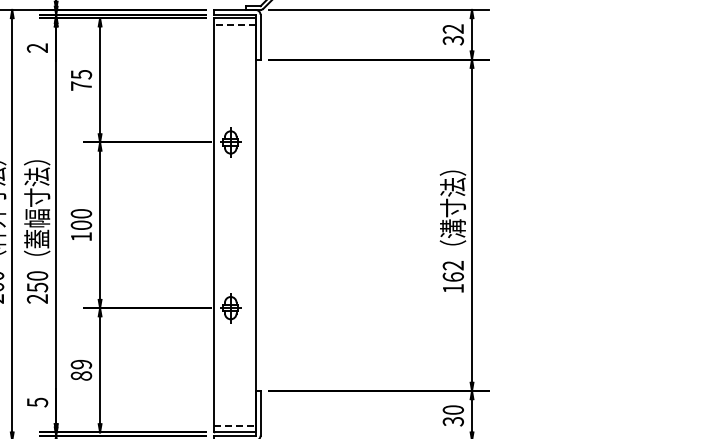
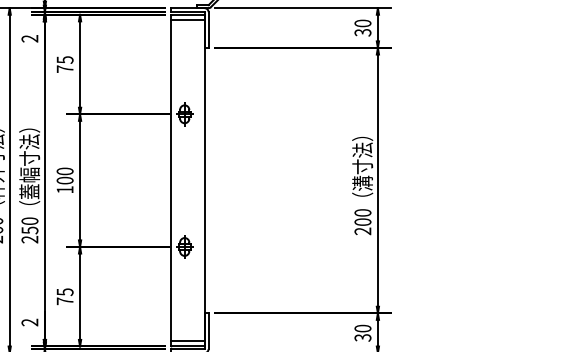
line: (234, 24) -> (187, 19), dashed -> solid
text: (452, 28) -> (362, 23), 32 -> 30
text: (452, 276) -> (362, 221), 162 -> 200
text: (81, 369) -> (65, 296), 89 -> 75
text: (37, 402) -> (29, 322), 5 -> 2
line: (234, 425) -> (187, 340), dashed -> solid

